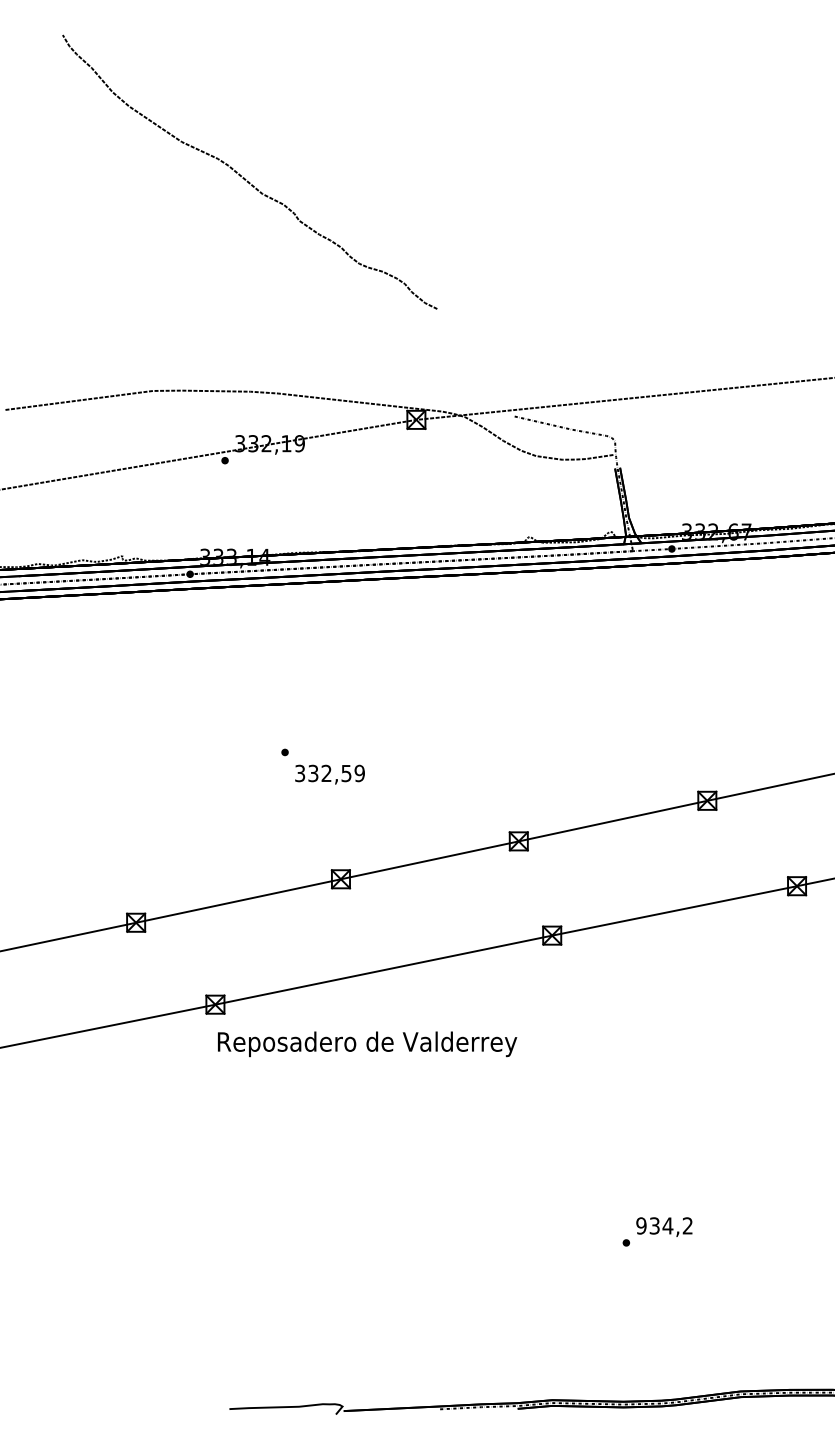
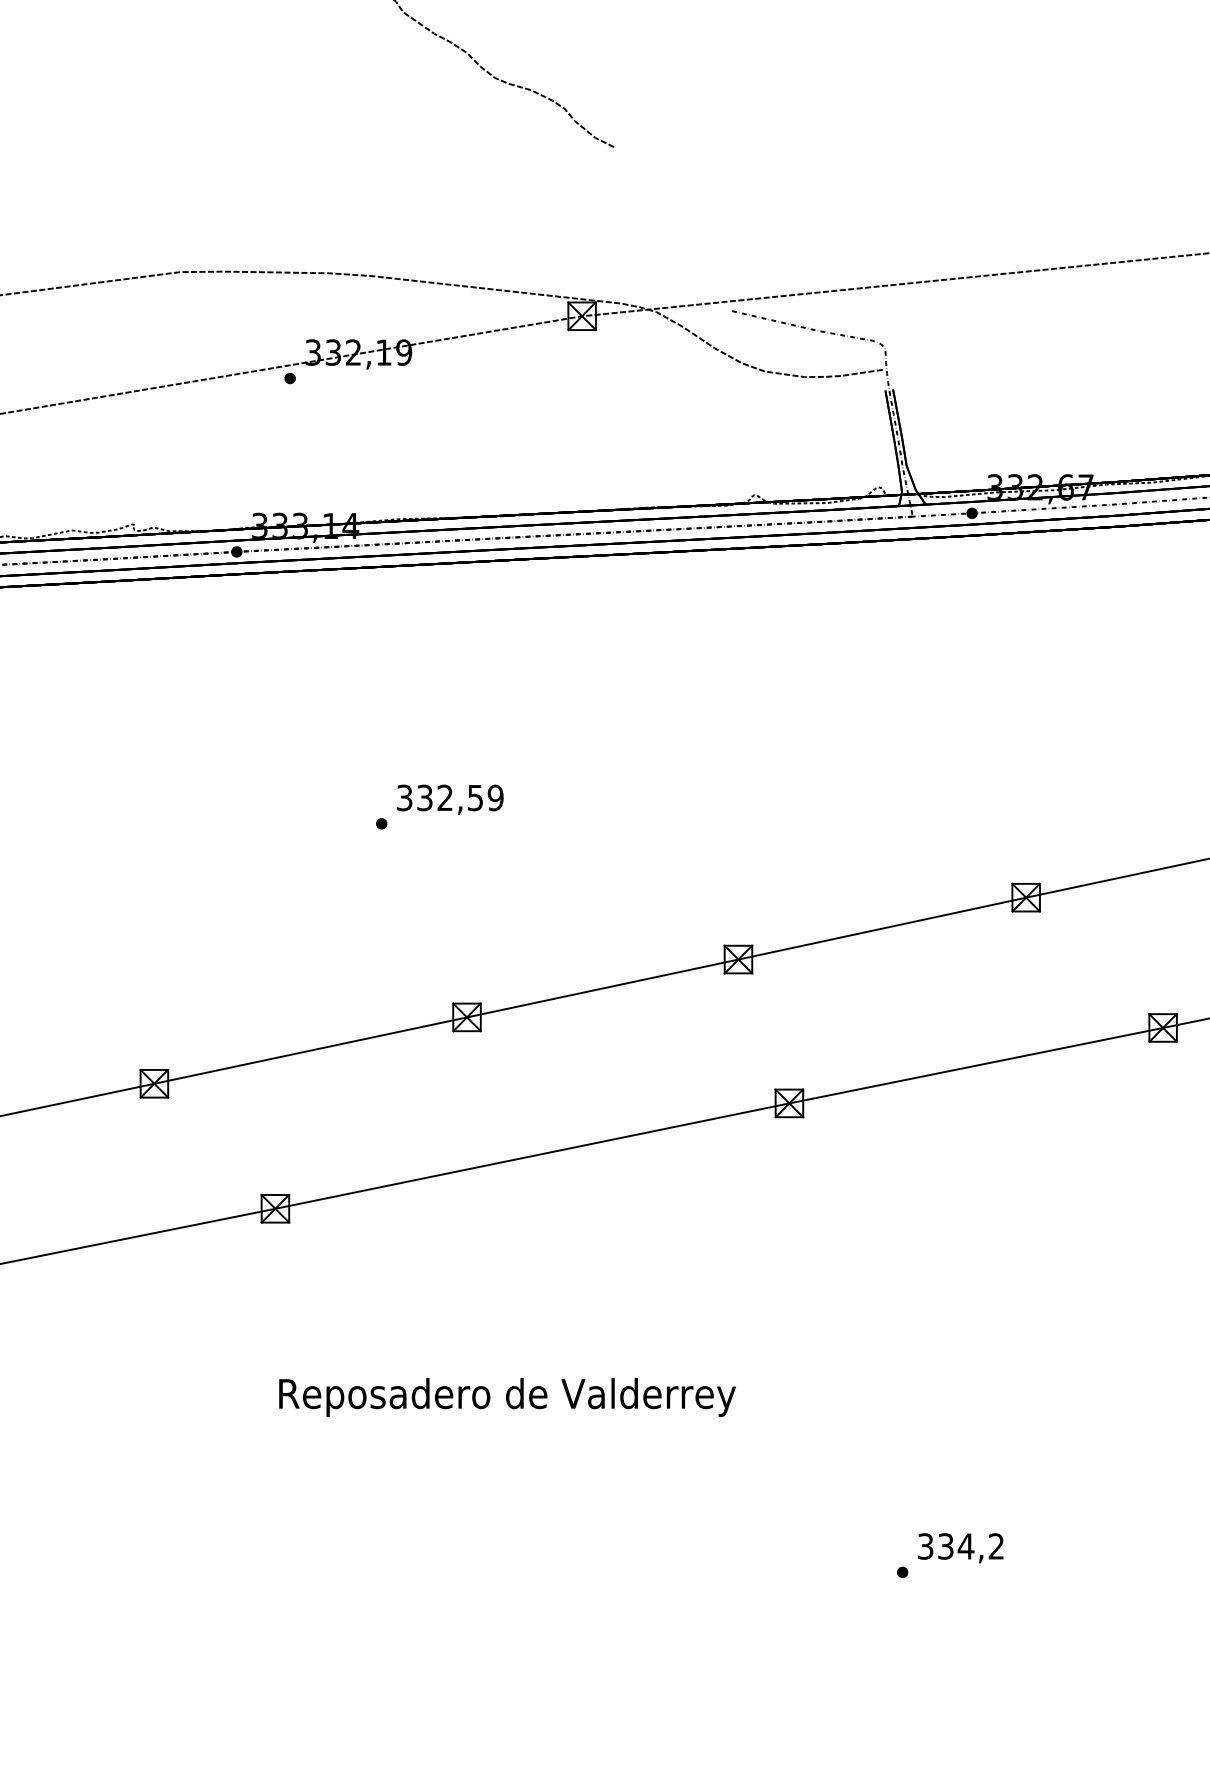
text: (329, 774) -> (449, 799), moved
text: (367, 1044) -> (507, 1397), moved
text: (641, 1225) -> (925, 1545), 934,2 -> 334,2

